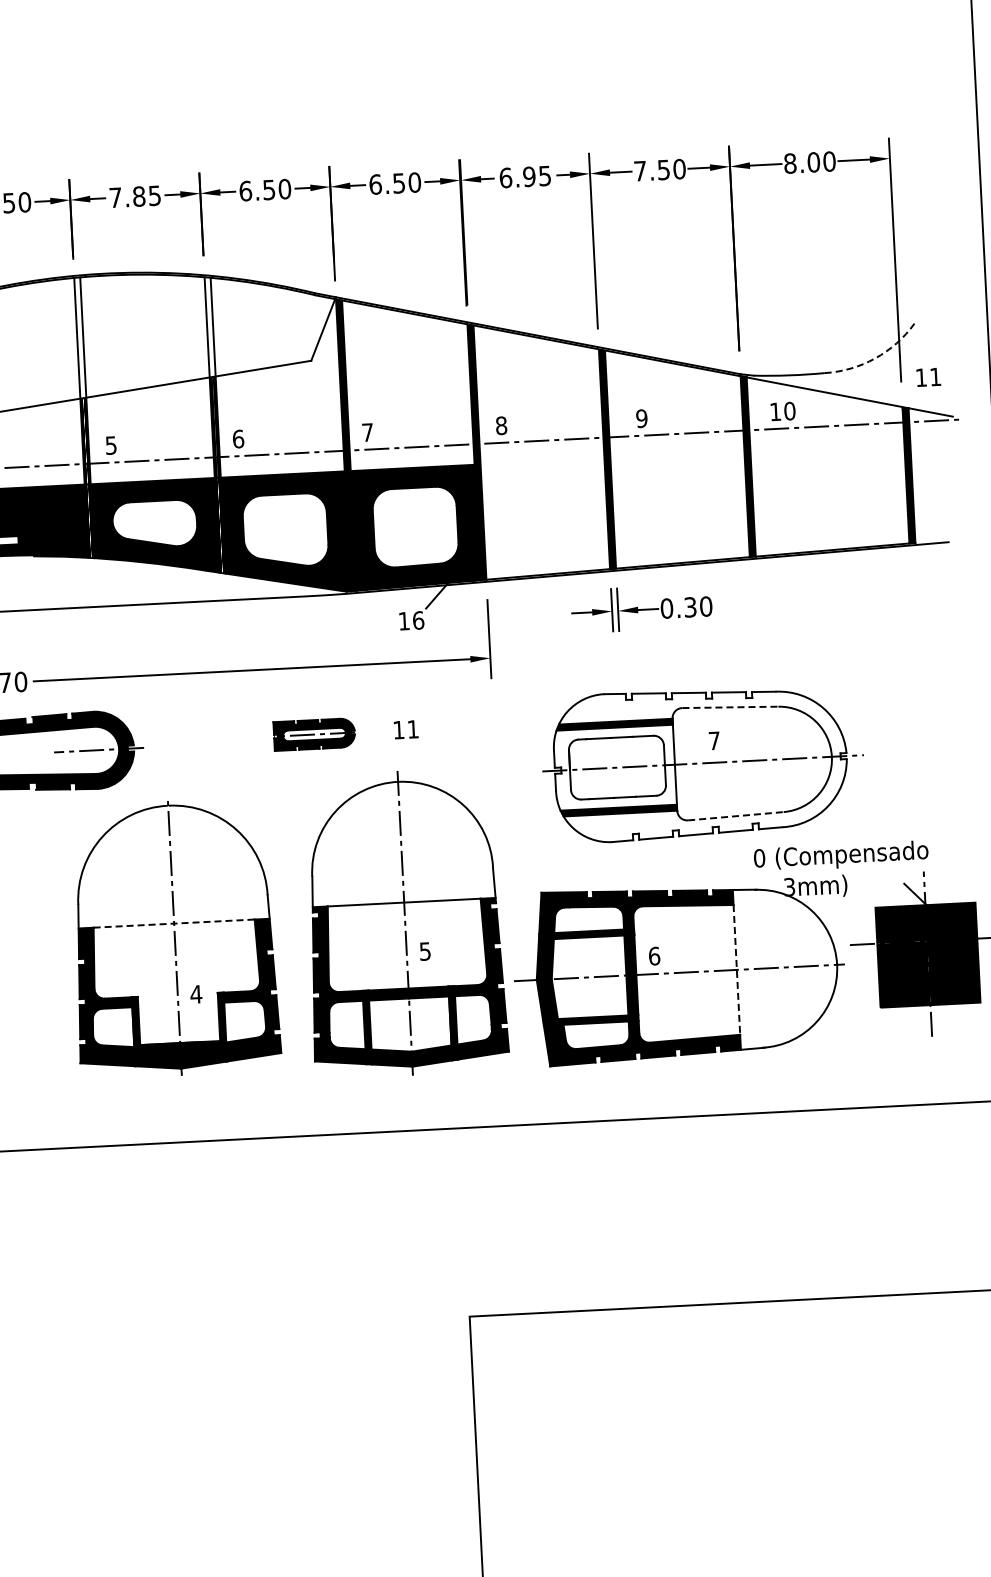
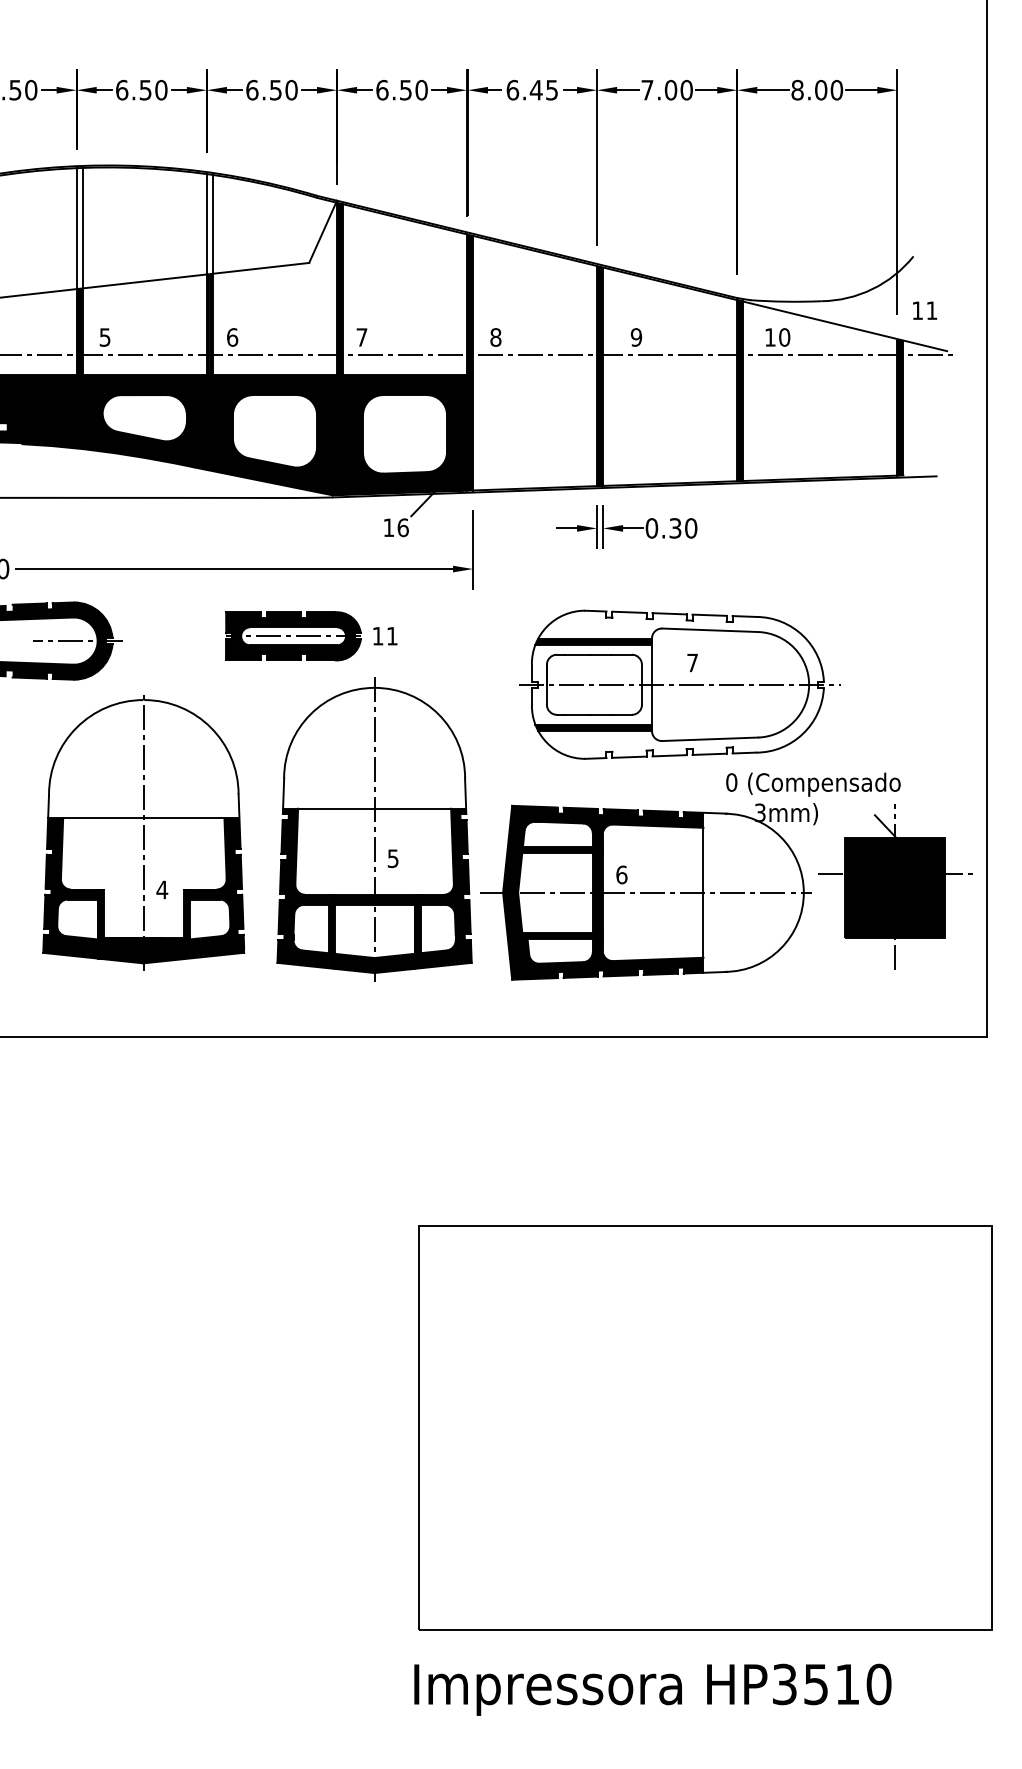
text: (663, 170) -> (670, 90), 7.50 -> 7.00
text: (528, 177) -> (535, 90), 6.95 -> 6.45
text: (134, 196) -> (141, 89), 7.85 -> 6.50
arc: (875, 358) -> (872, 289), dashed -> solid
line: (730, 707) -> (710, 630), dashed -> solid
part: (314, 734) -> (293, 636), size x1.67
line: (736, 816) -> (710, 739), dashed -> solid
line: (173, 924) -> (143, 818), dashed -> solid
line: (736, 969) -> (703, 892), dashed -> solid

